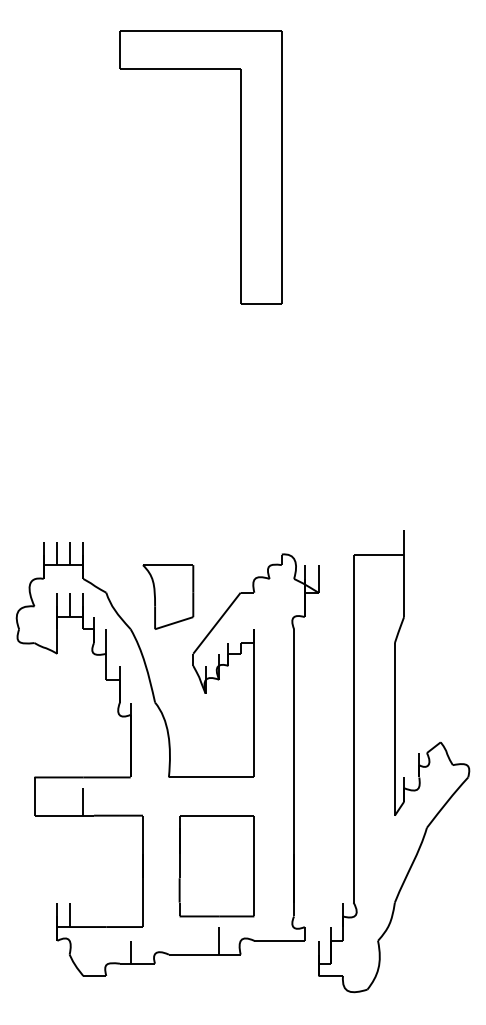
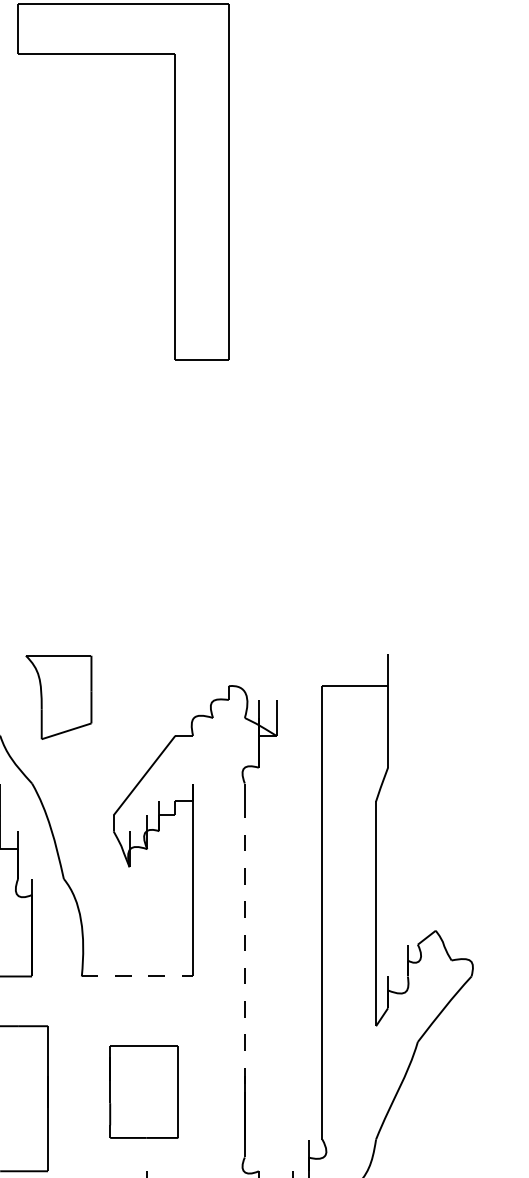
part: (168, 596) -> (59, 696), moved
line: (294, 755) -> (245, 947), solid -> dashed
line: (211, 777) -> (137, 976), solid -> dashed
part: (216, 866) -> (143, 1092), size x0.7

